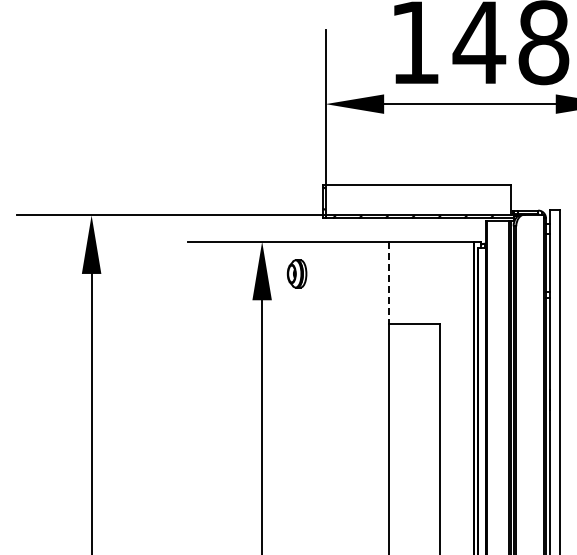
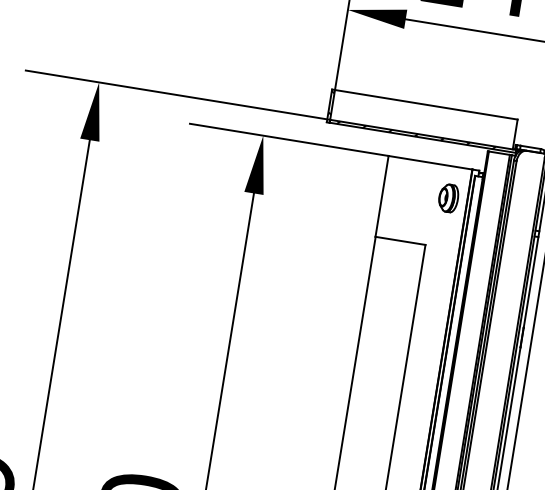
part: (296, 273) -> (448, 197), moved
line: (389, 282) -> (382, 196), dashed -> solid

